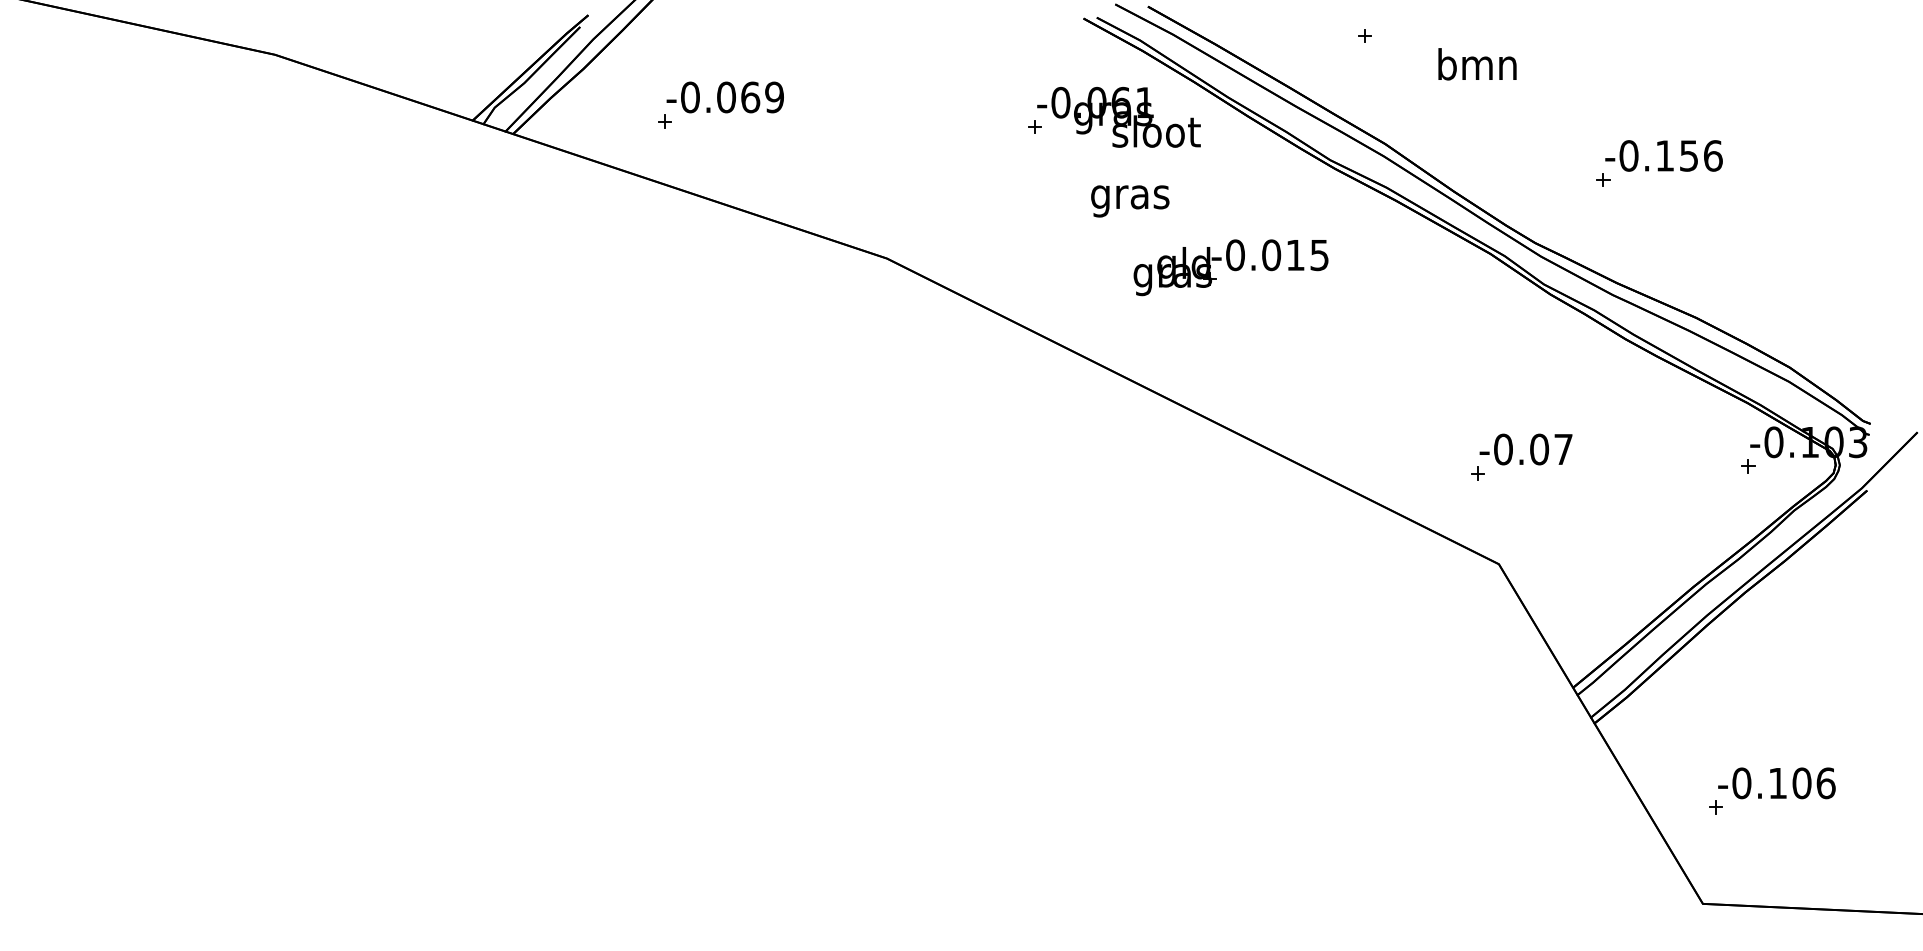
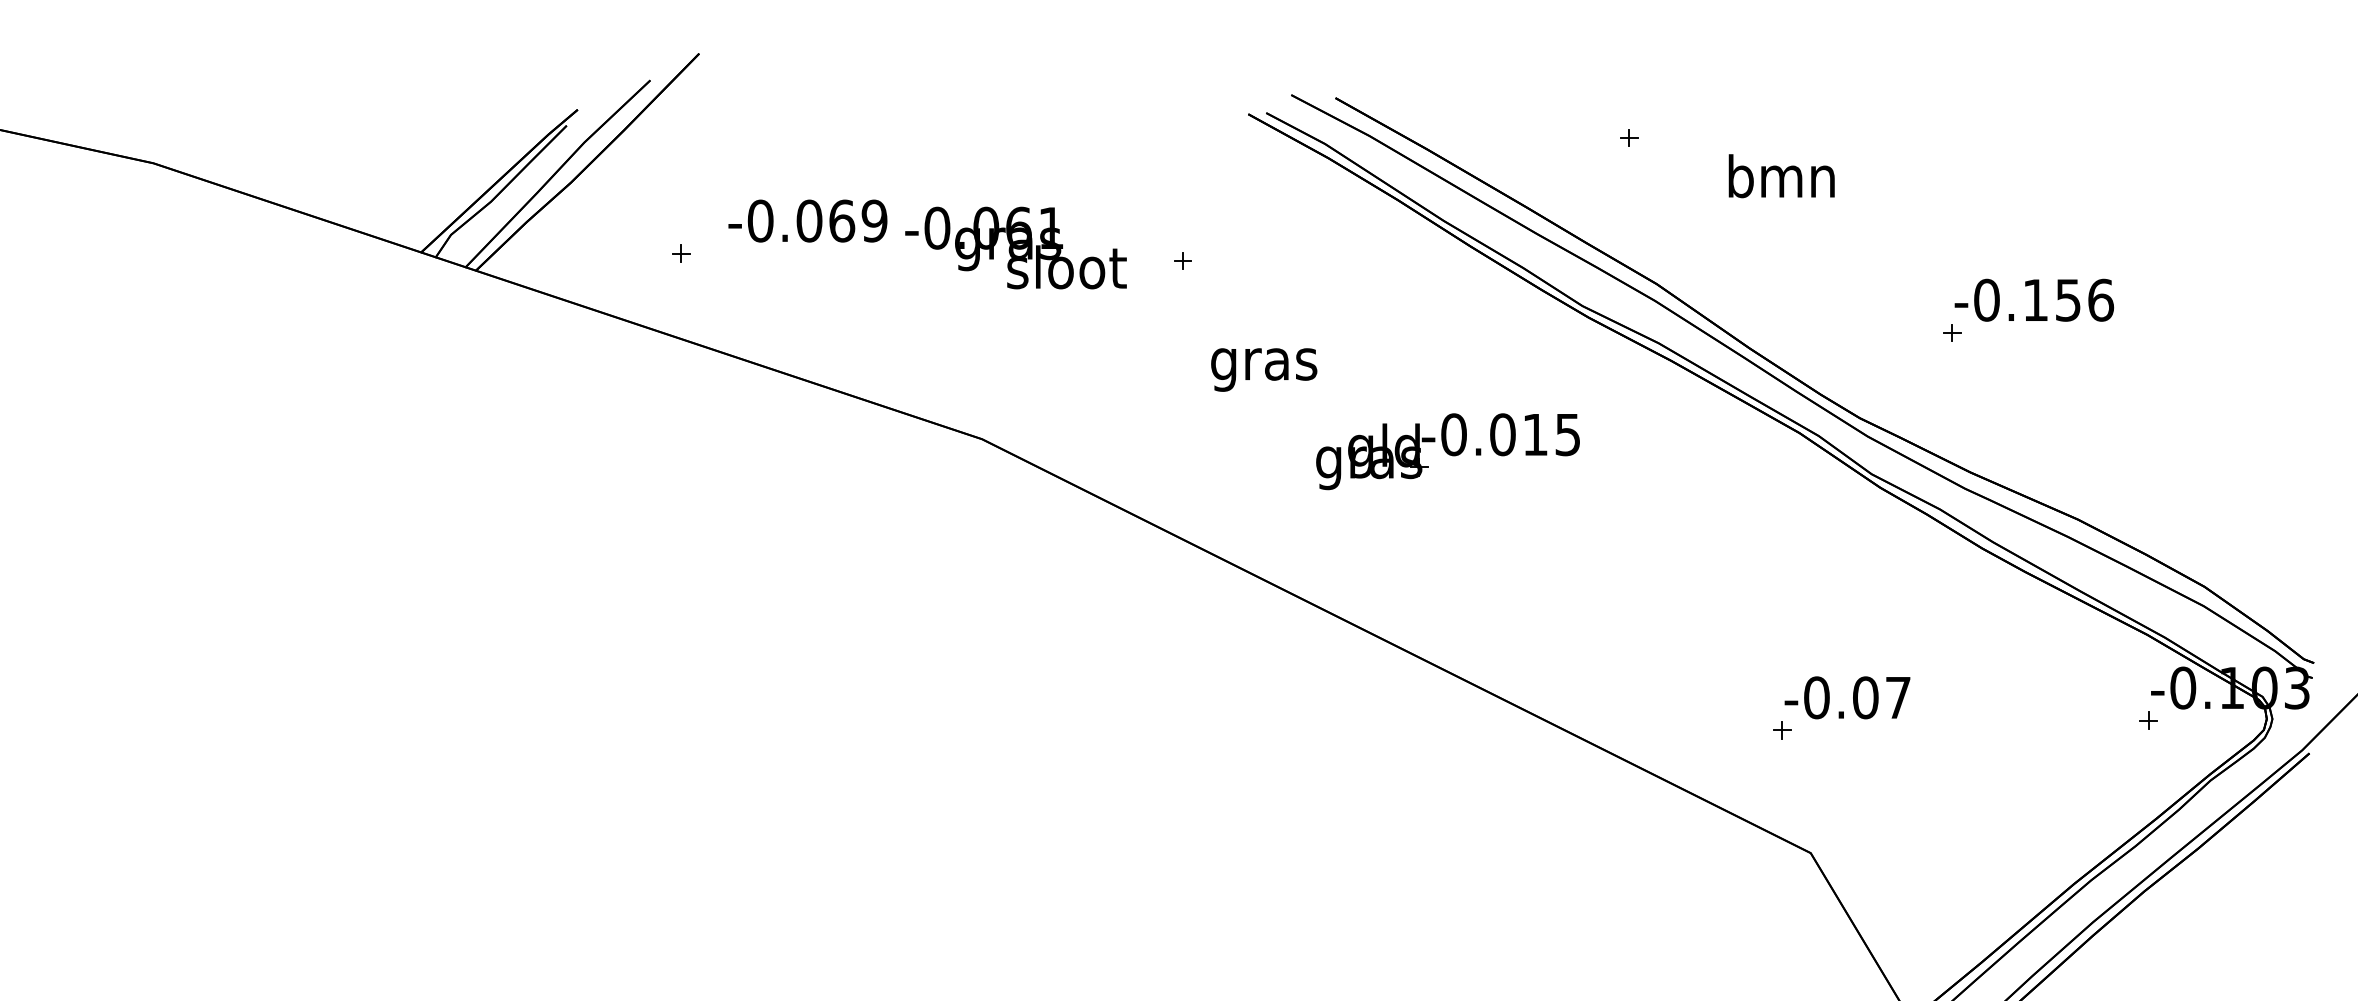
text: (724, 97) -> (806, 221), moved
text: (1118, 117) -> (1015, 248), moved
text: (1130, 201) -> (1264, 370), moved

